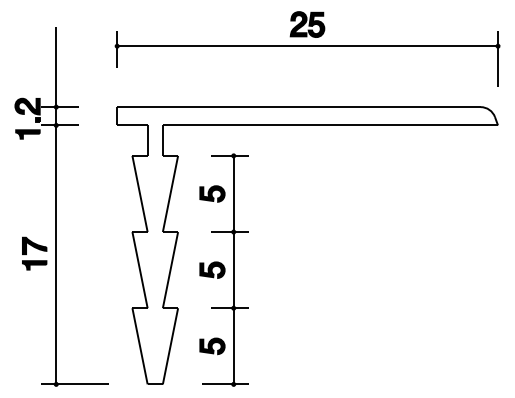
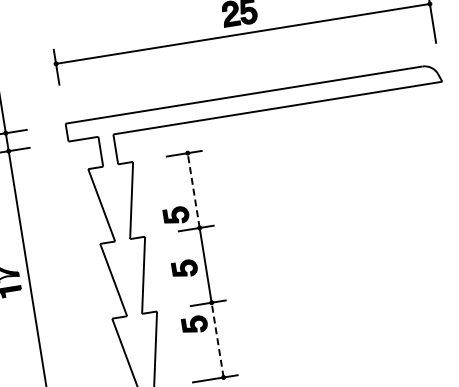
part: (212, 193) -> (176, 215), moved
line: (233, 193) -> (193, 190), solid -> dashed
line: (233, 345) -> (217, 339), solid -> dashed
part: (212, 346) -> (194, 324), moved

